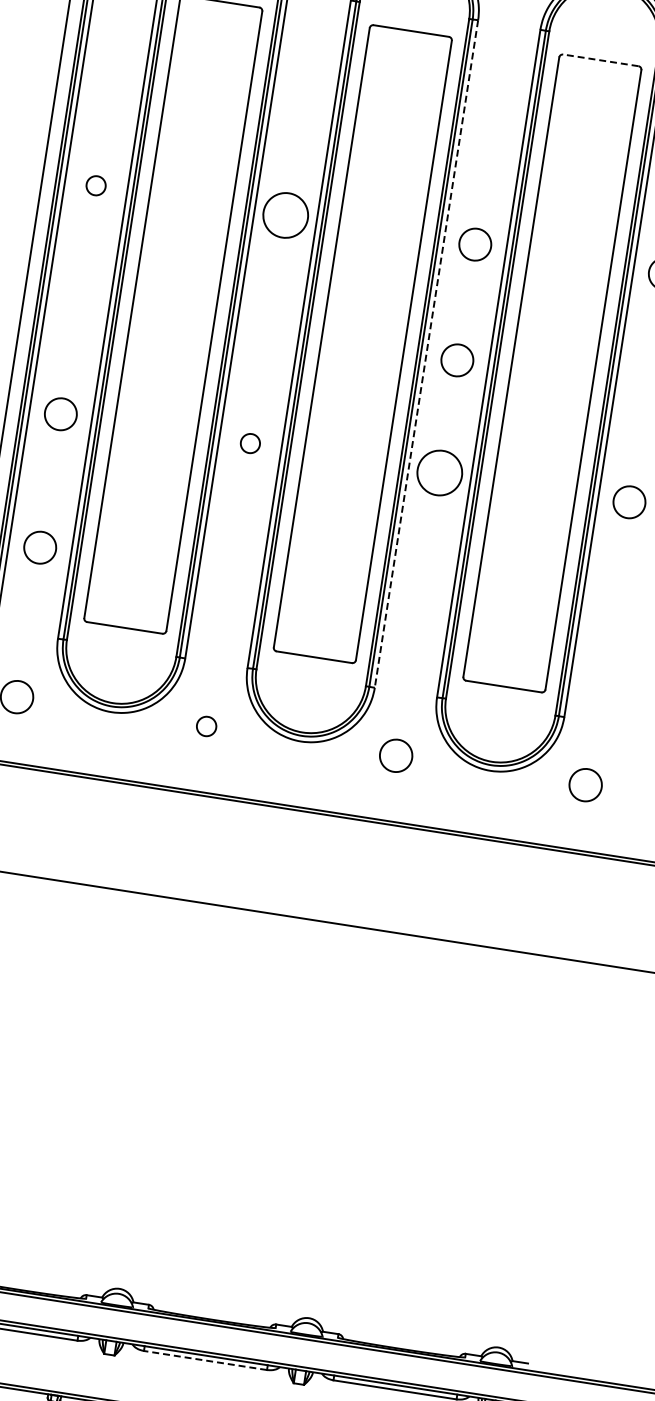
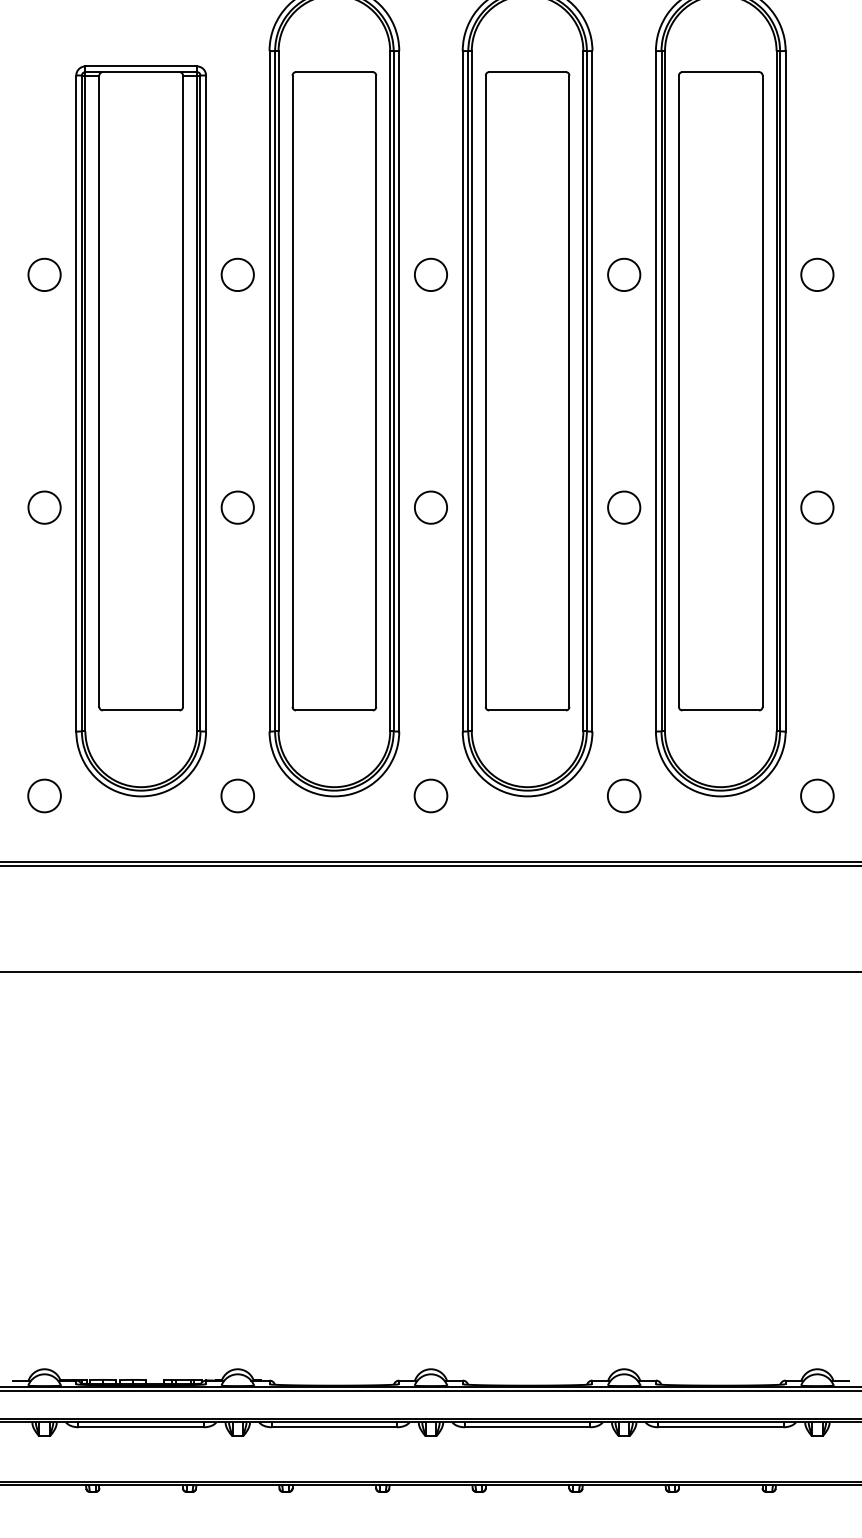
line: (600, 60) -> (720, 72), dashed -> solid
part: (96, 185) -> (237, 274), size x1.67
part: (285, 214) -> (430, 274), size x0.71
line: (426, 354) -> (592, 391), dashed -> solid
part: (457, 360) -> (624, 392), removed
part: (249, 443) -> (430, 507), size x1.67
part: (440, 472) -> (624, 507), size x0.71
part: (39, 547) -> (237, 643), removed
part: (206, 725) -> (430, 795), size x1.67
line: (205, 1360) -> (527, 1427), dashed -> solid

